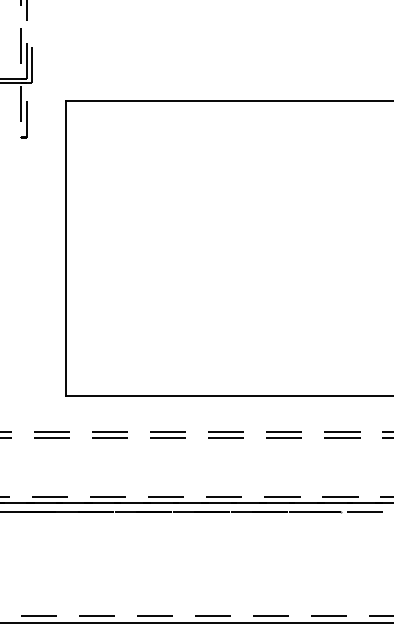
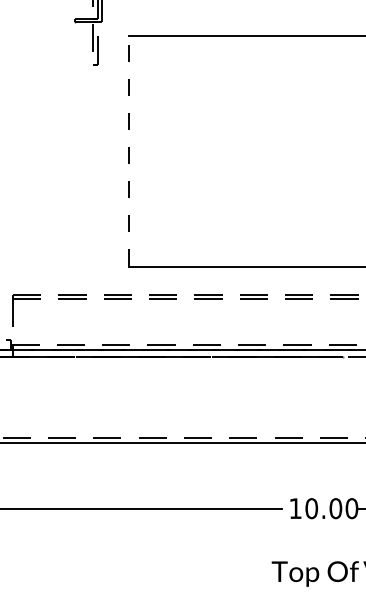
line: (65, 247) -> (128, 150), solid -> dashed

